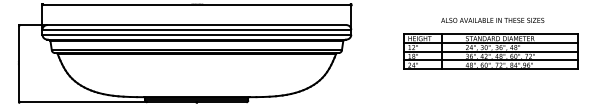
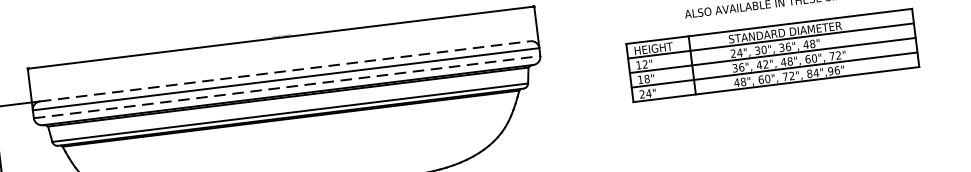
line: (196, 25) -> (284, 72), solid -> dashed
line: (197, 34) -> (288, 86), solid -> dashed

